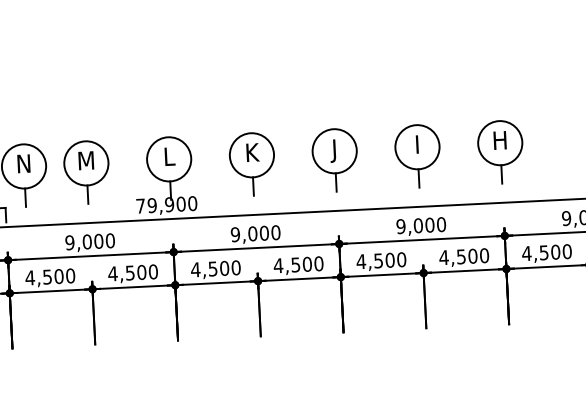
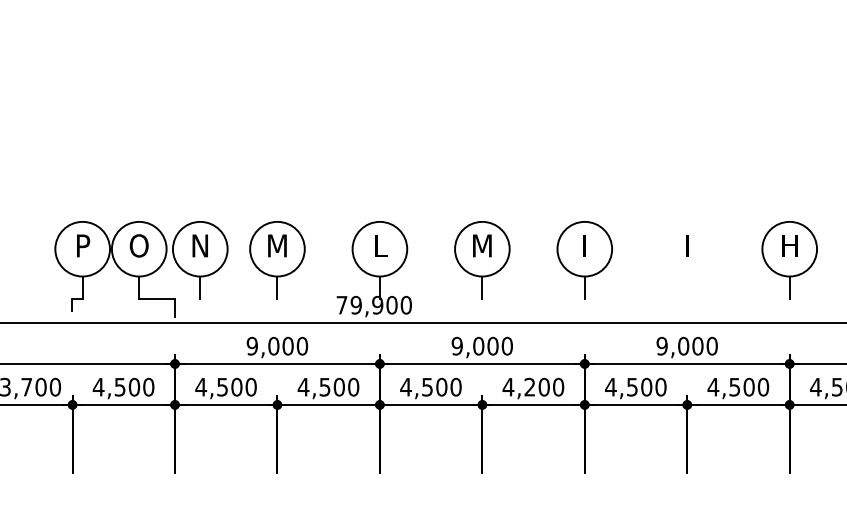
text: (332, 150) -> (582, 248), J -> I
text: (251, 152) -> (482, 245), K -> M
part: (418, 156) -> (687, 260), removed
text: (295, 264) -> (529, 386), 4,500 -> 4,200

